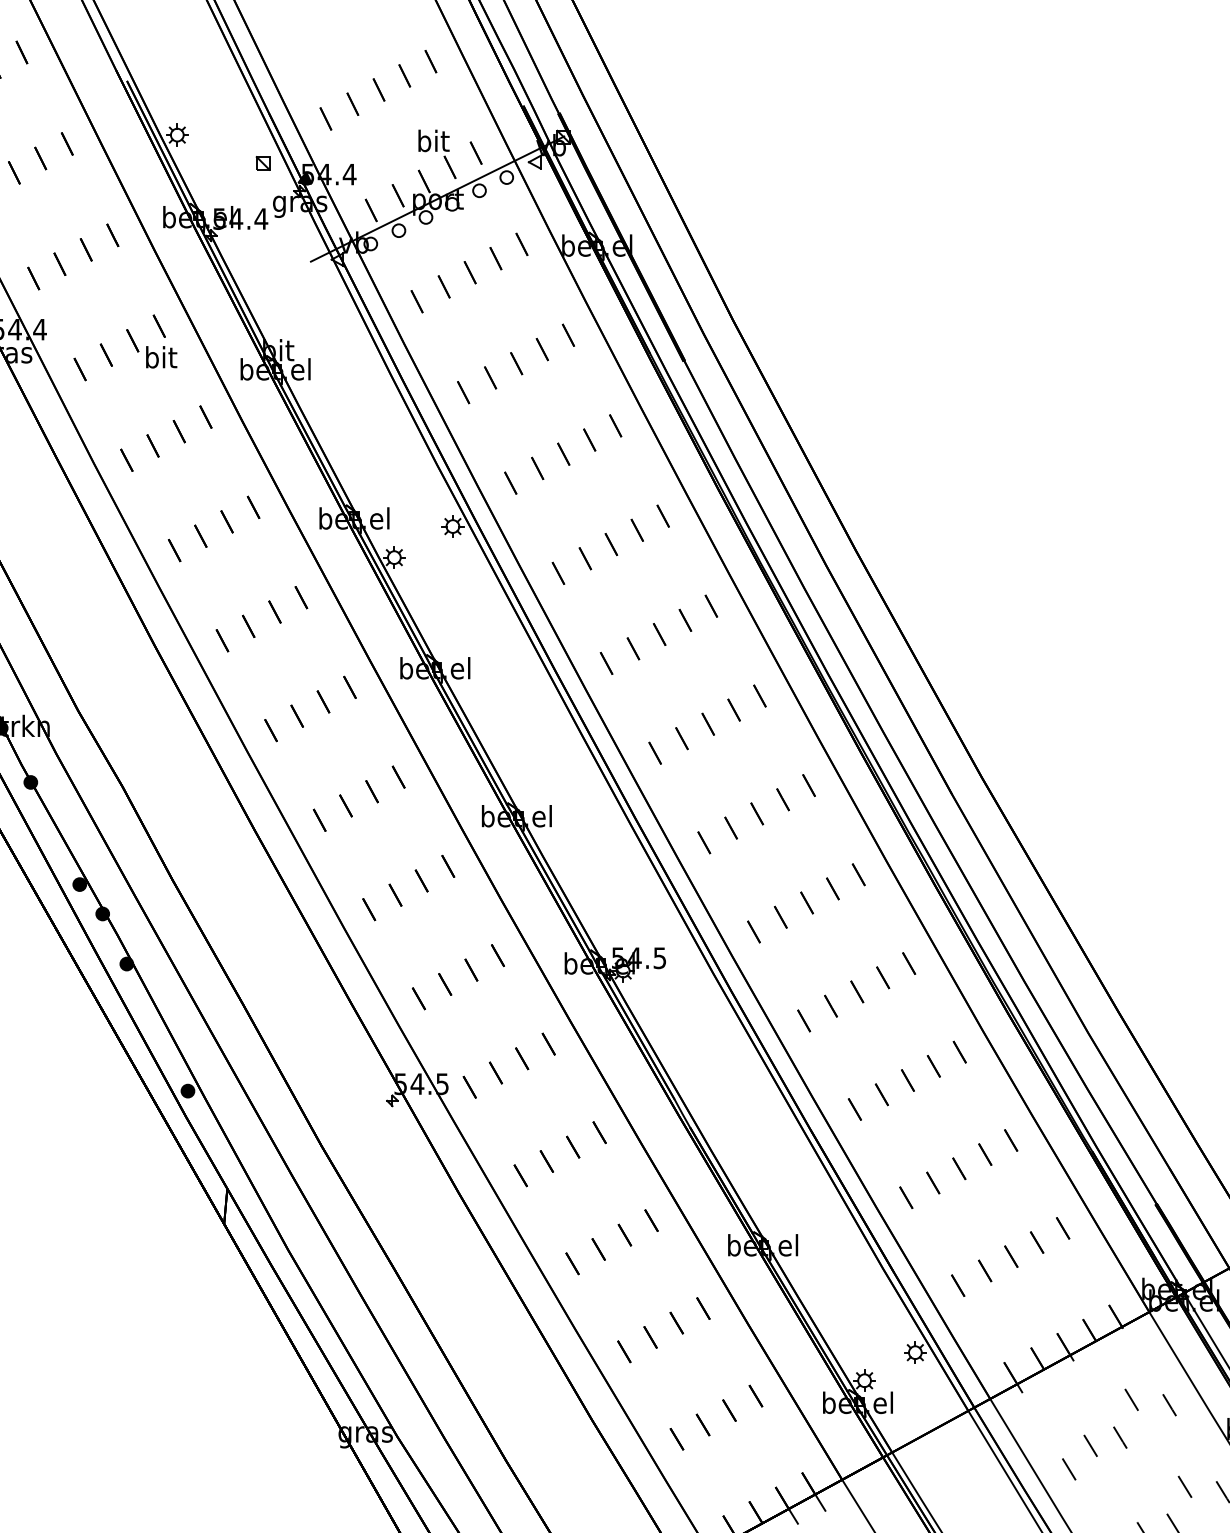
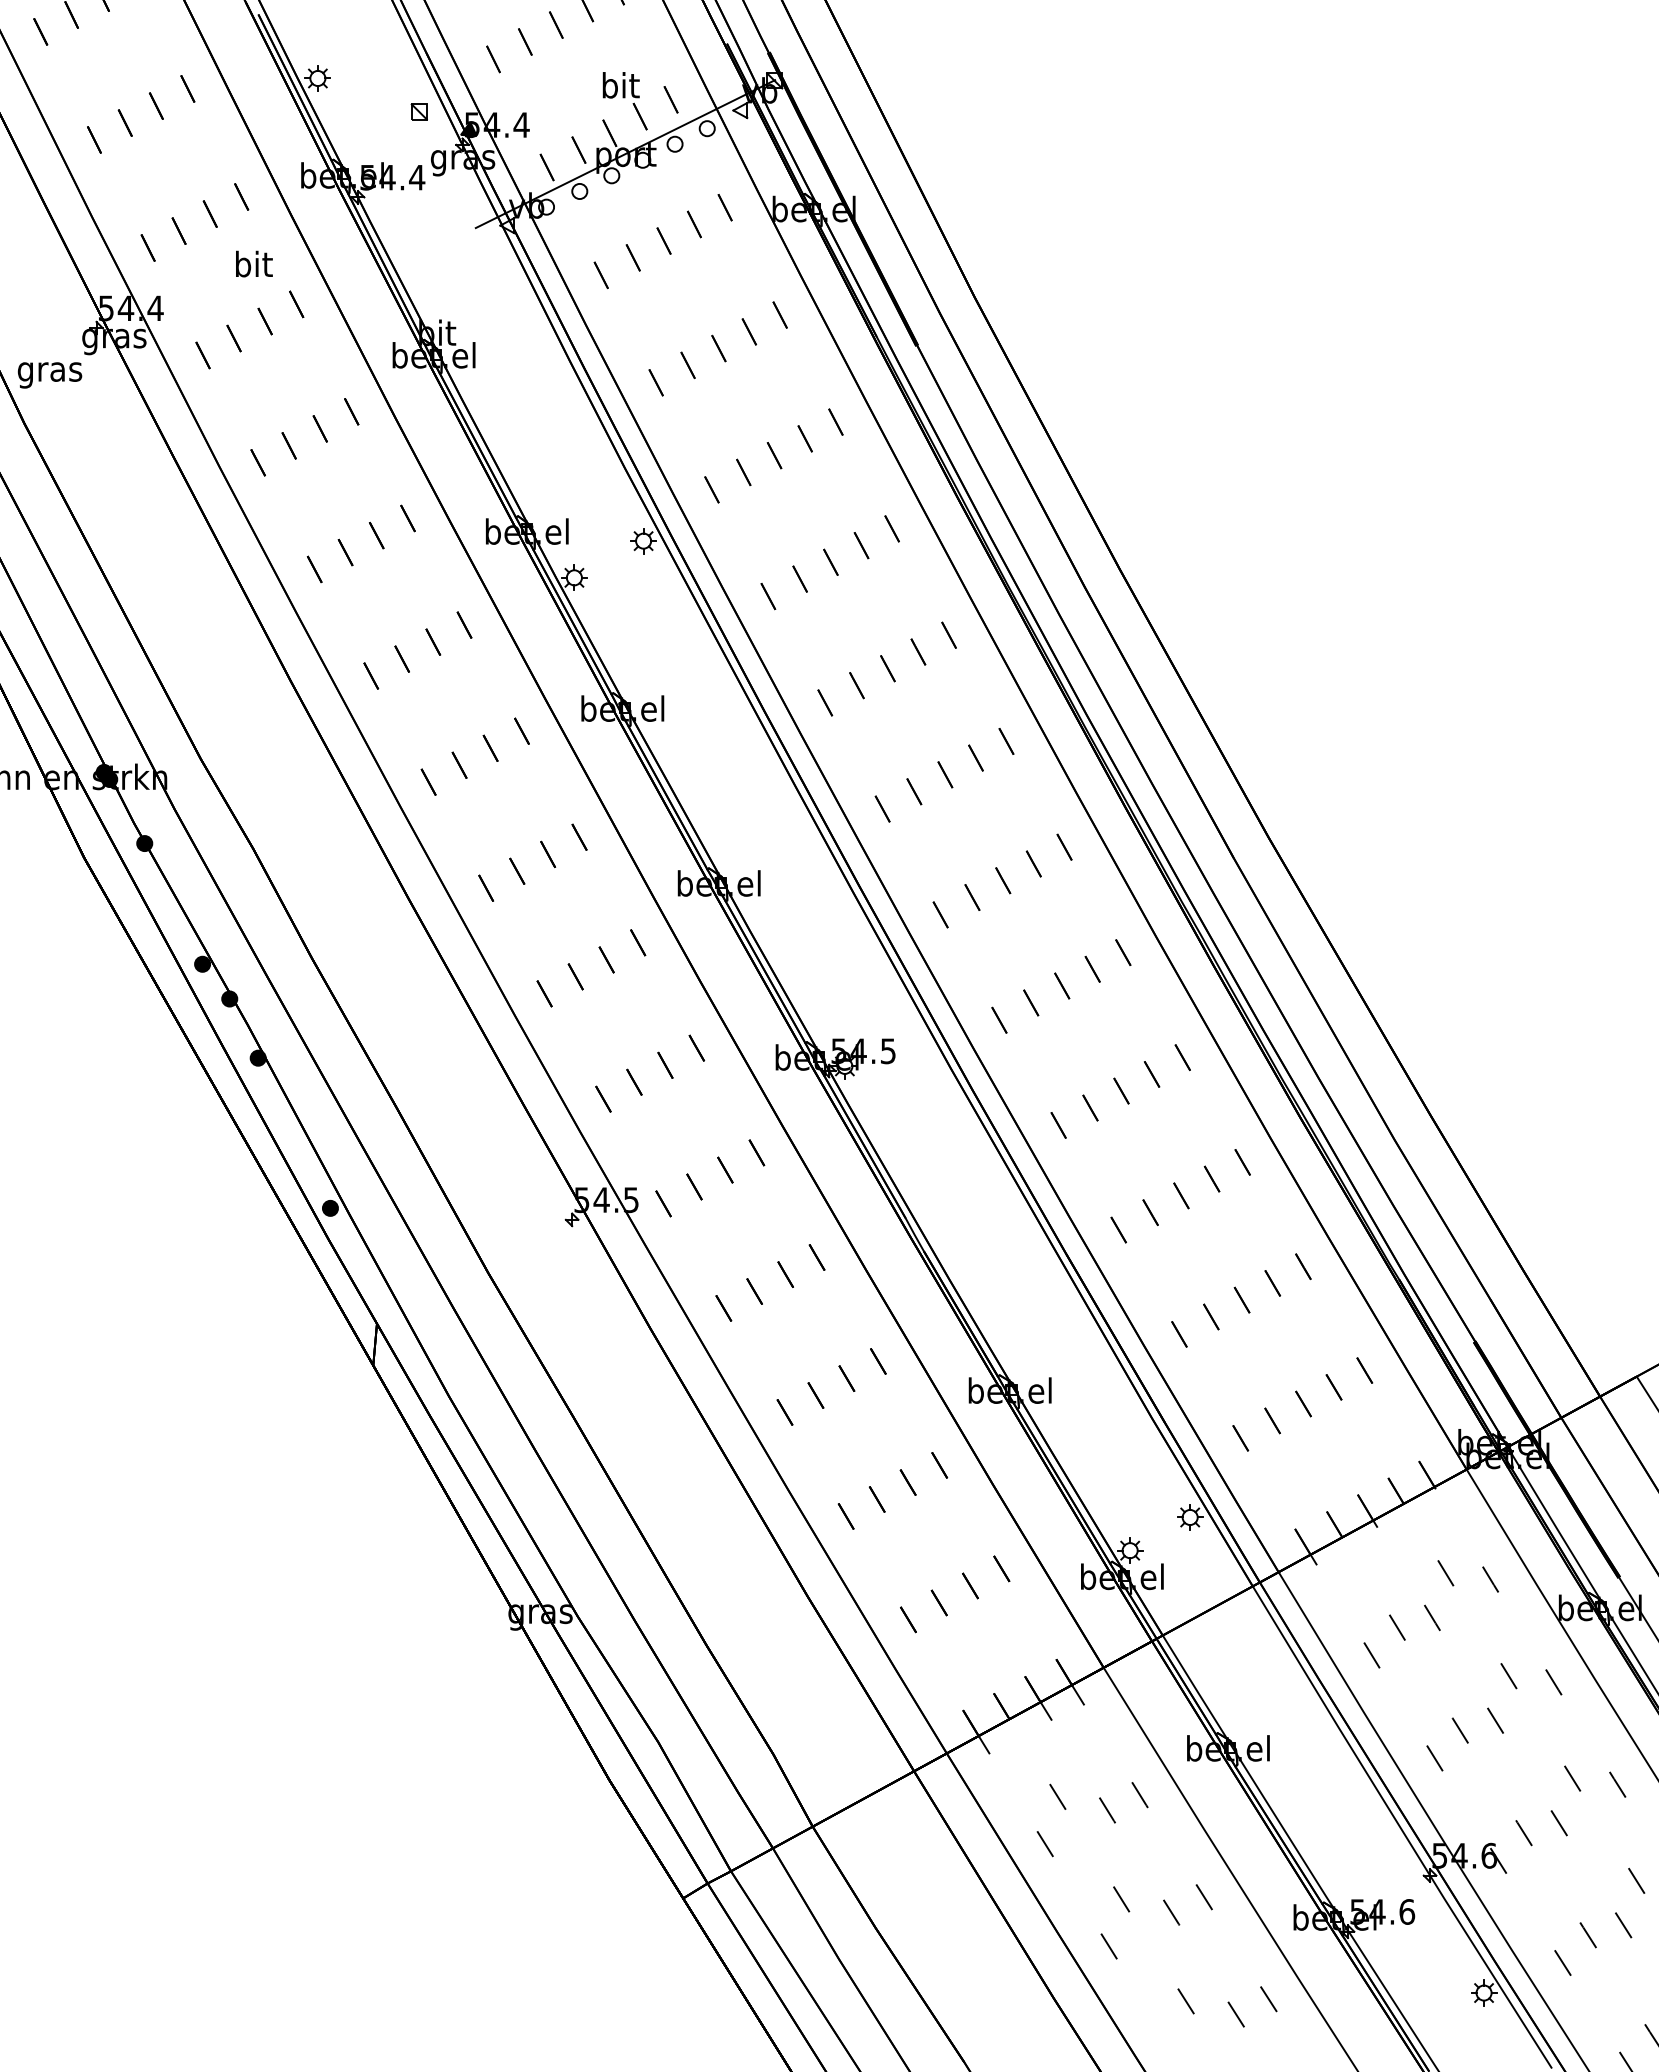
text: (161, 356) -> (254, 263), moved

